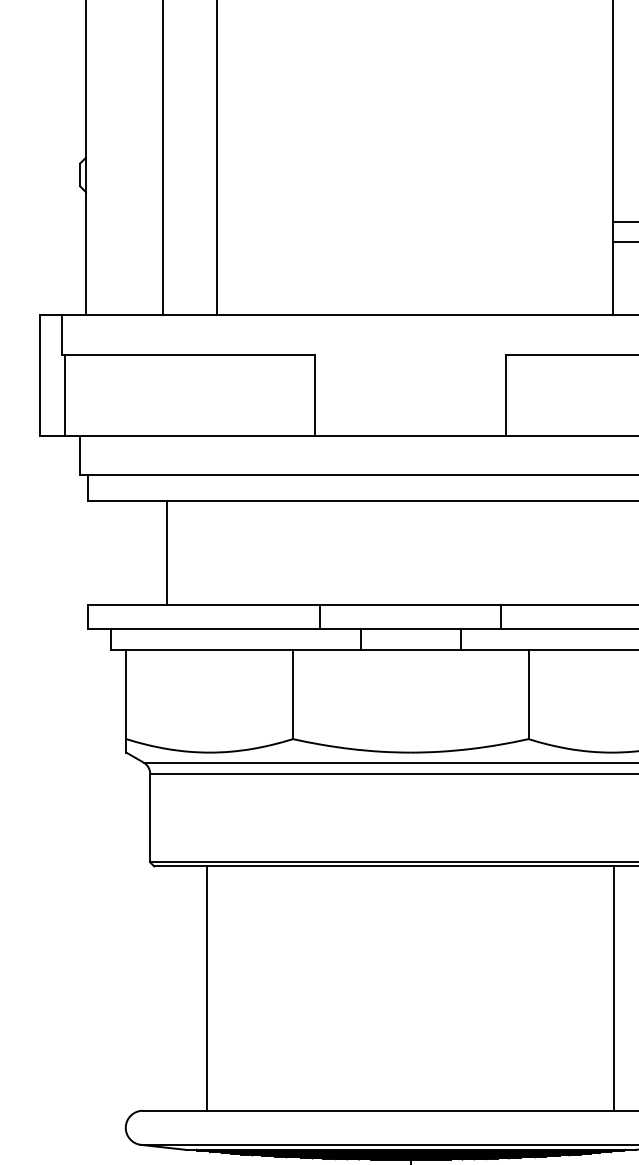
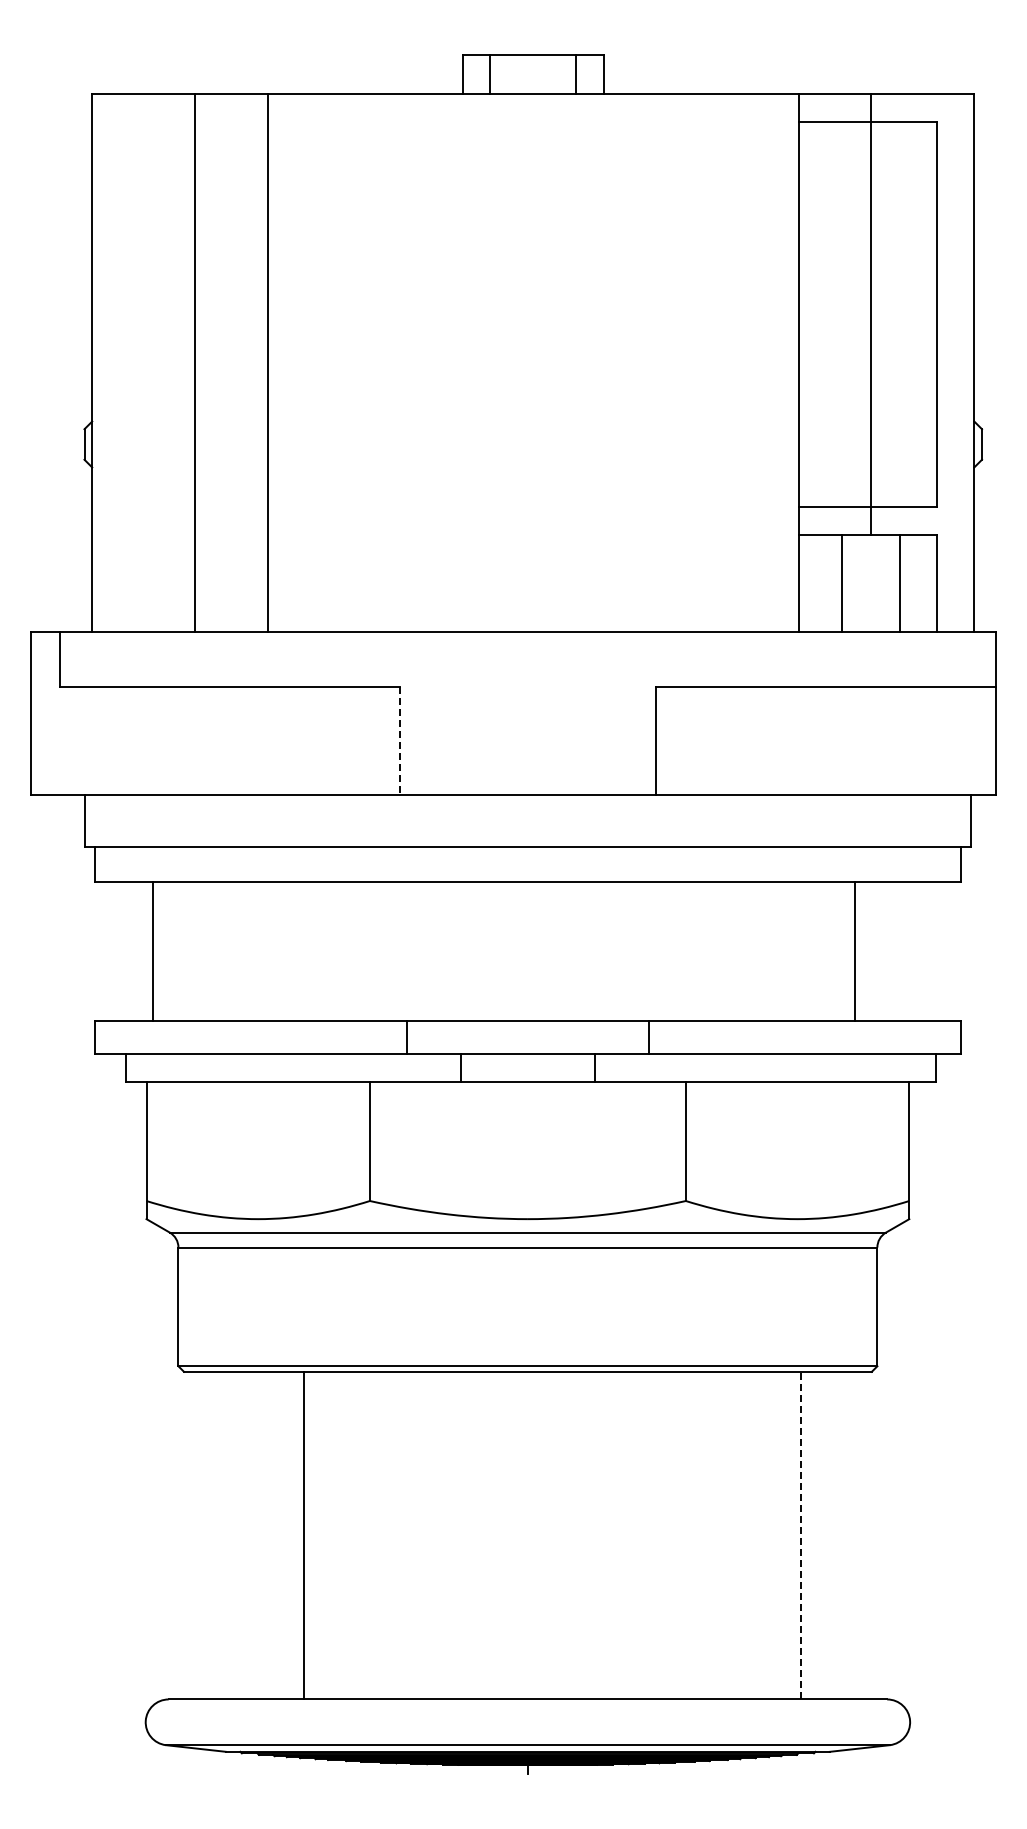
line: (64, 395) -> (63, 740), removed
line: (315, 396) -> (399, 741), solid -> dashed
line: (166, 553) -> (152, 951), moved
line: (206, 988) -> (303, 1535), moved
line: (614, 988) -> (800, 1535), solid -> dashed

